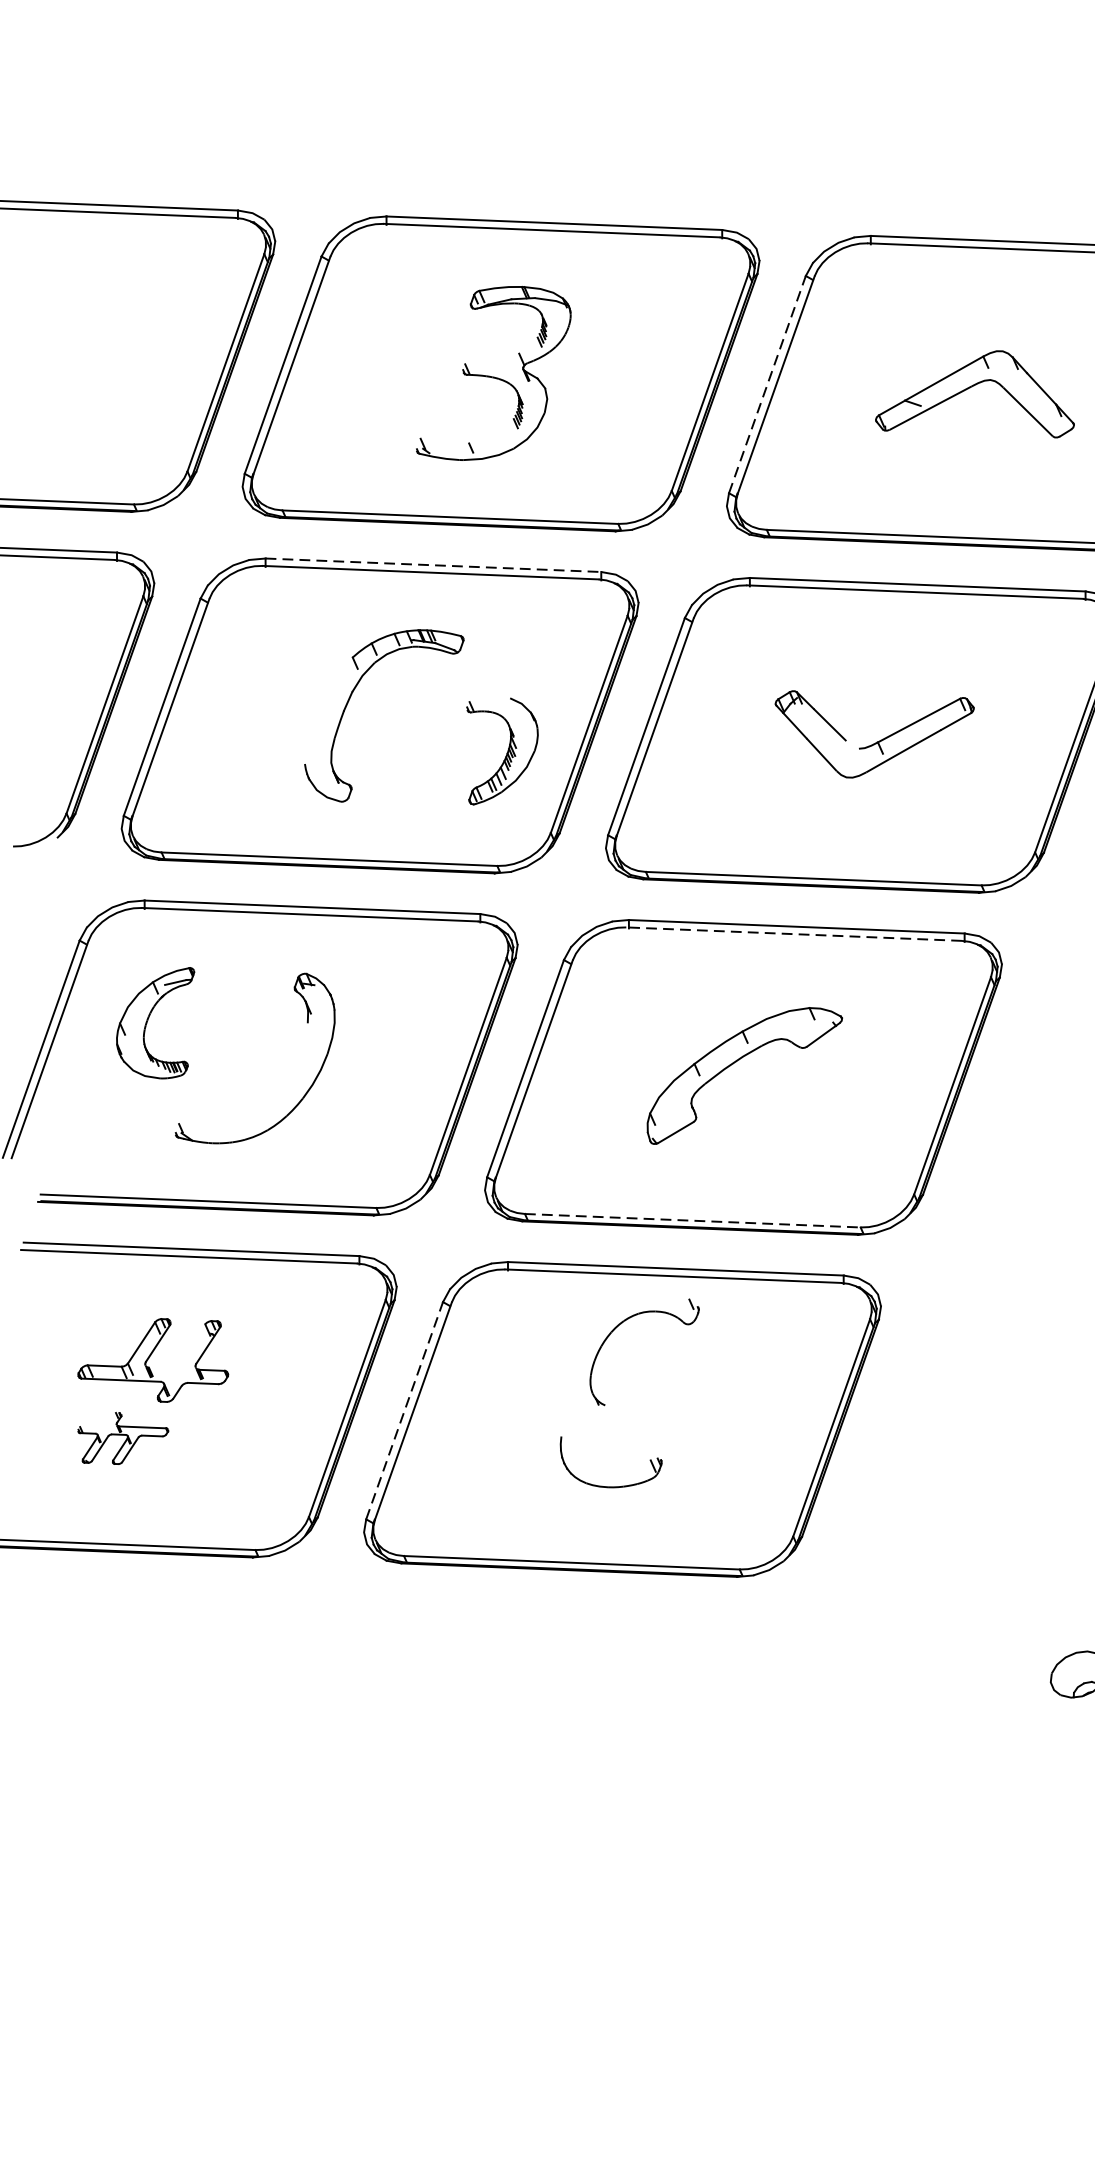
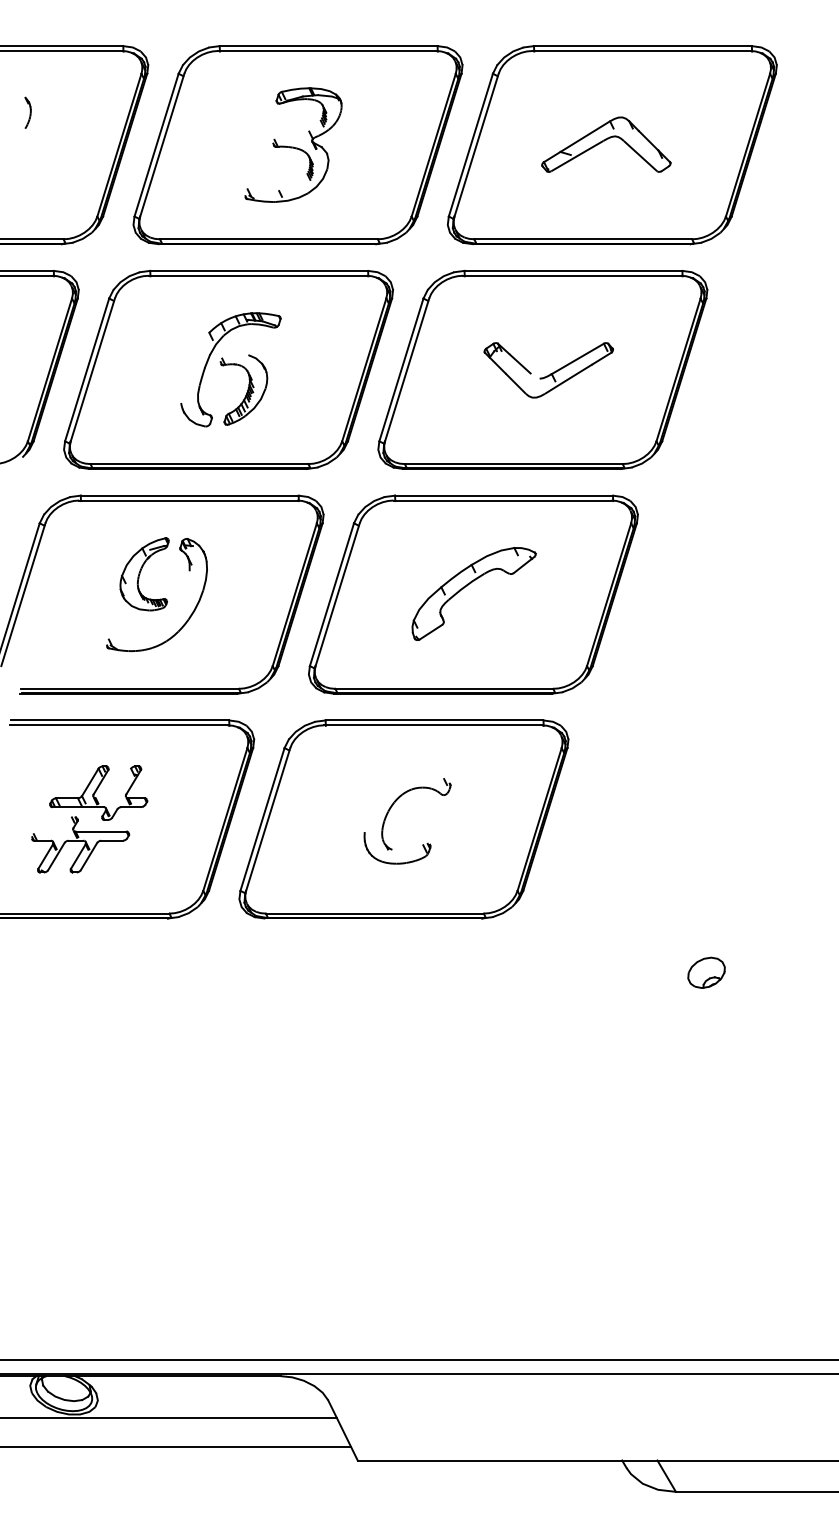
part: (86, 306) -> (27, 112), added
line: (766, 385) -> (470, 145), dashed -> solid
line: (433, 564) -> (259, 270), dashed -> solid
part: (500, 750) -> (243, 389), moved
line: (794, 934) -> (502, 500), dashed -> solid
part: (154, 1022) -> (144, 574), moved
line: (693, 1220) -> (444, 688), dashed -> solid
part: (627, 1320) -> (404, 794), moved
line: (404, 1410) -> (262, 819), dashed -> solid
part: (122, 1438) -> (80, 844), size x1.67

